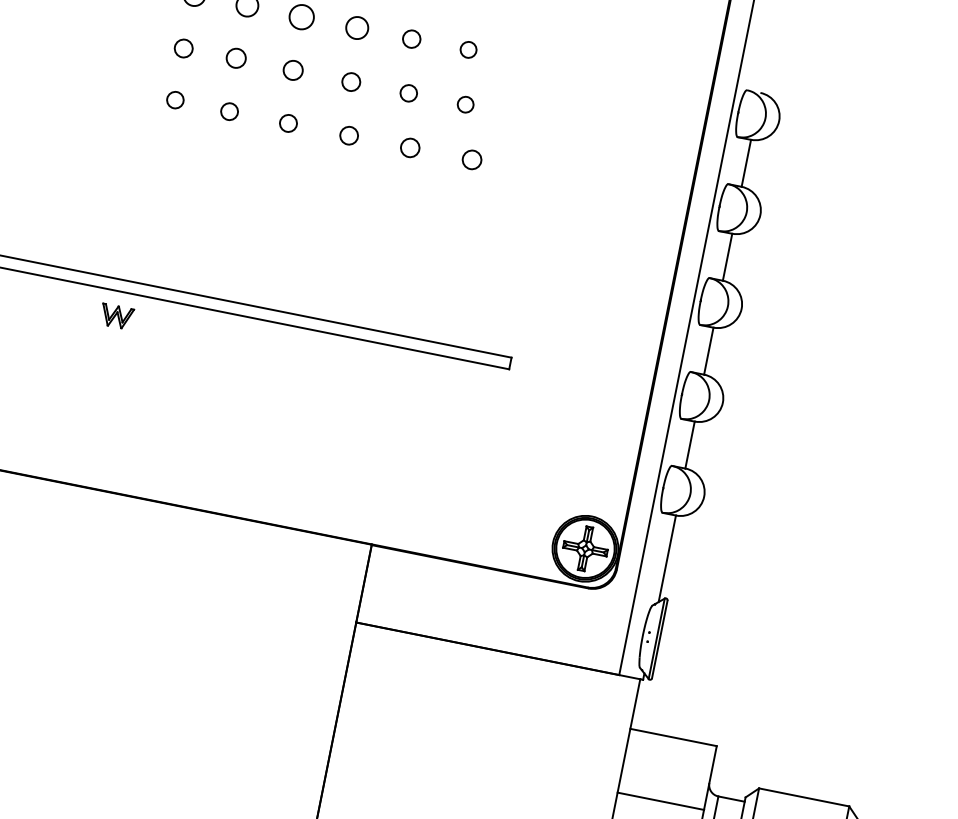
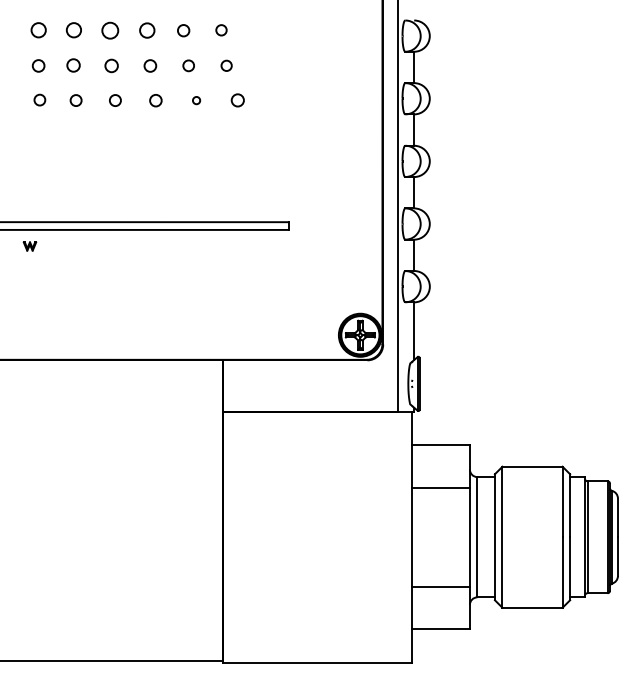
circle: (410, 147) -> (196, 100), size x0.6
part: (115, 316) -> (29, 246), size x0.6

